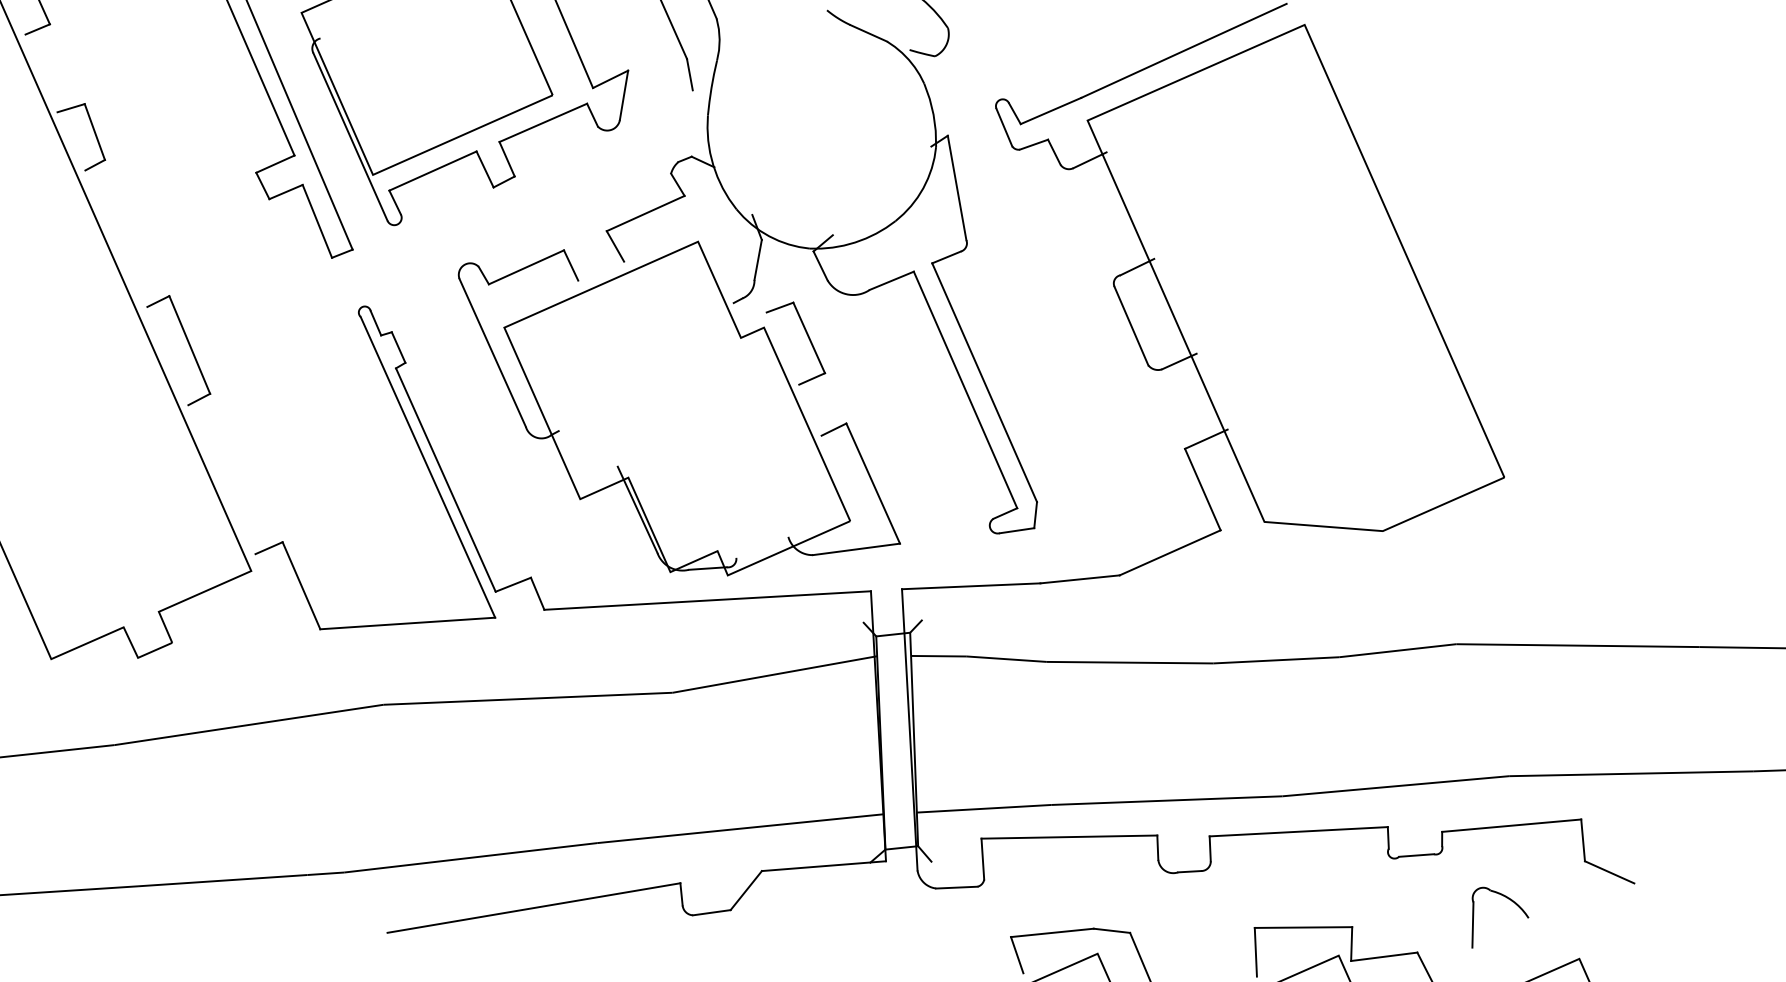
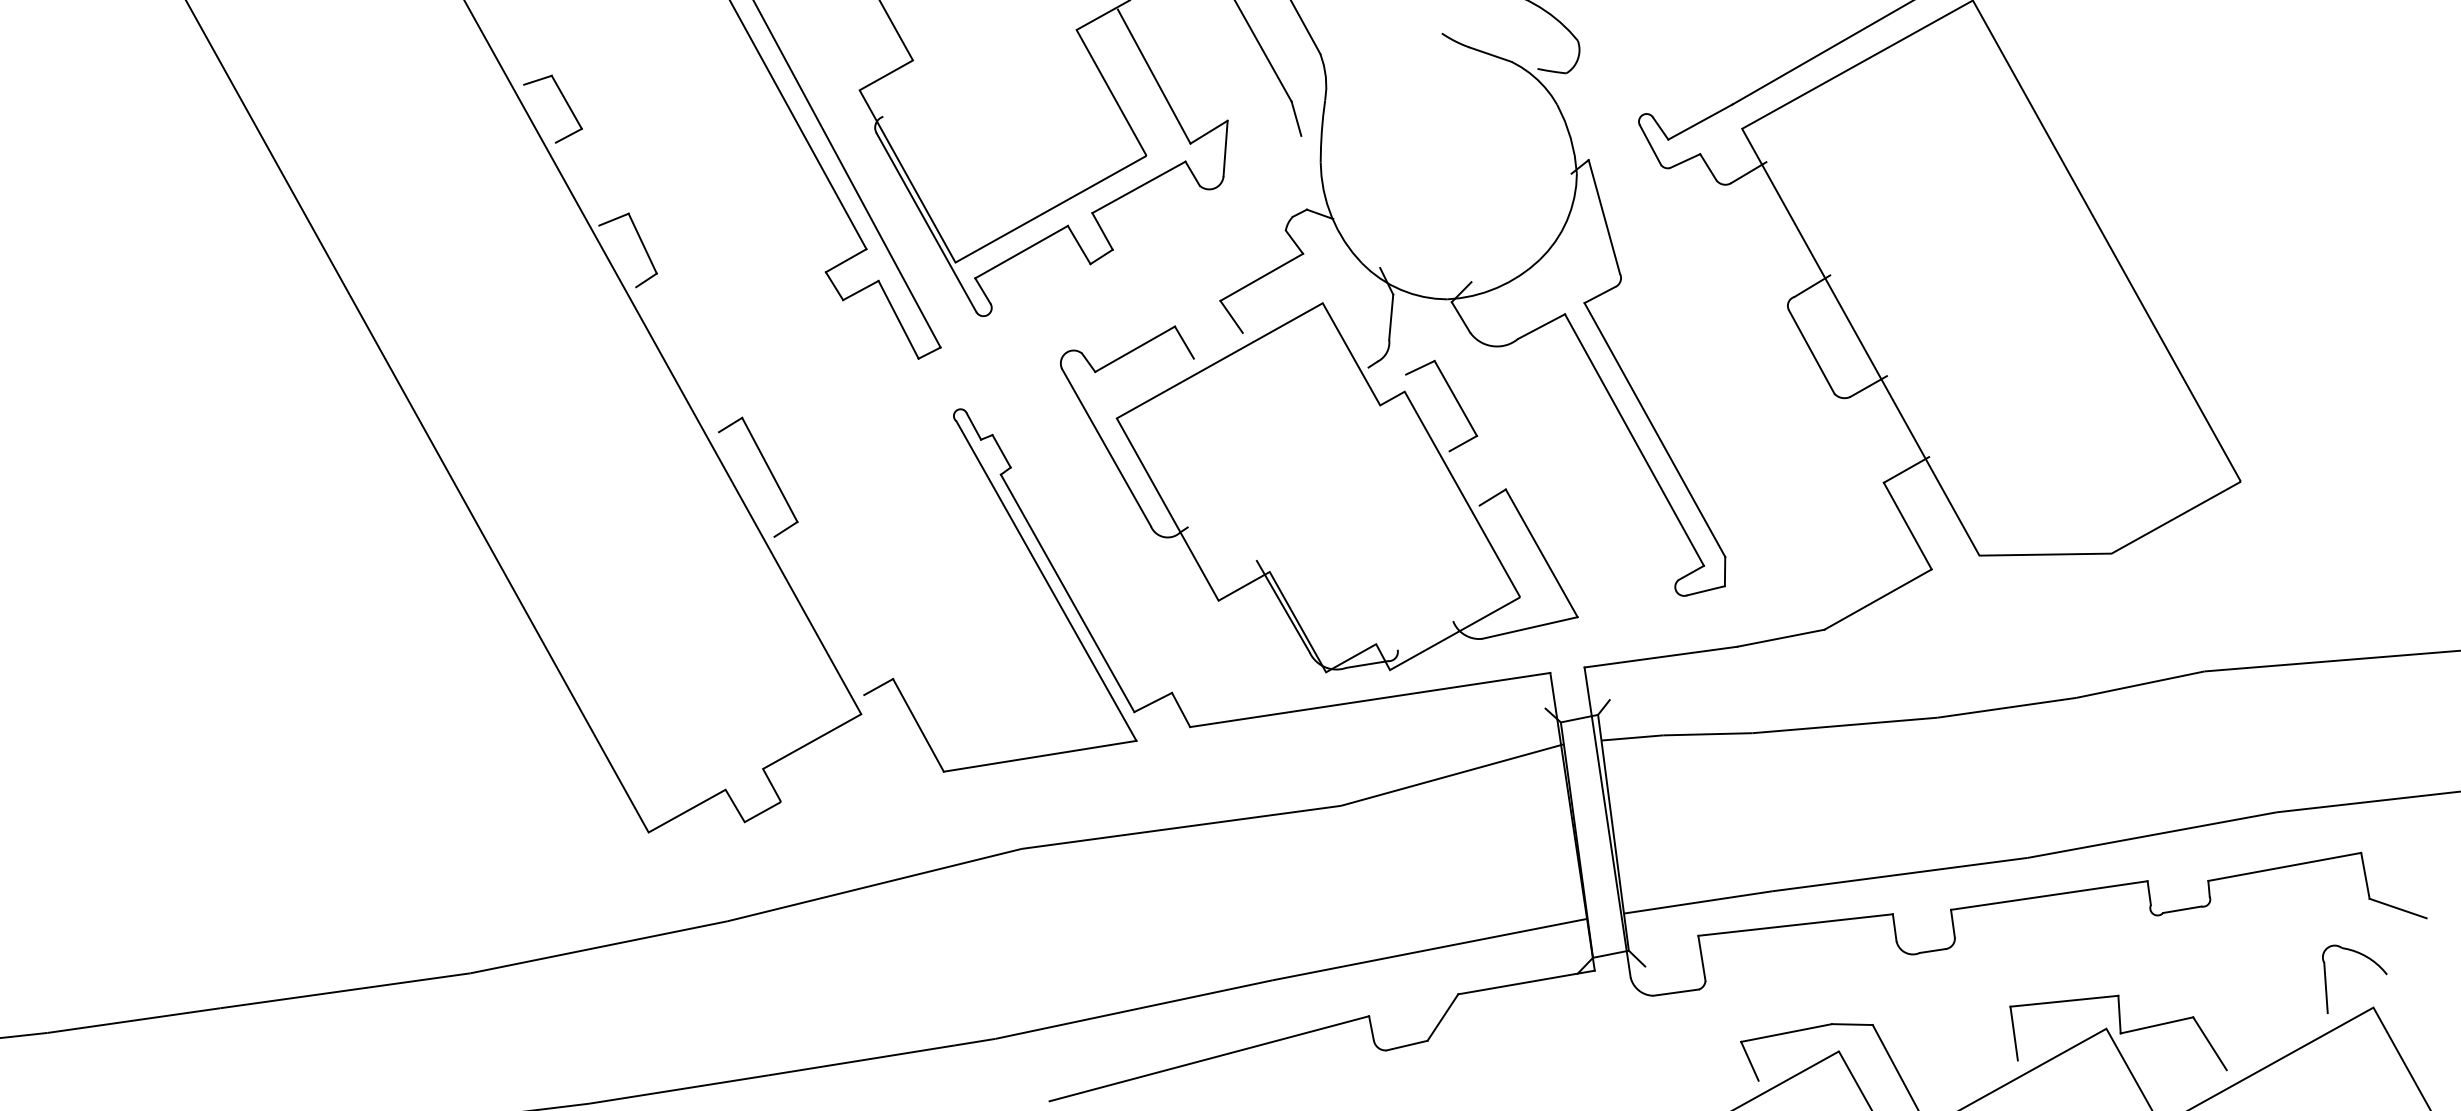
part: (1510, 900) -> (2365, 957), moved

